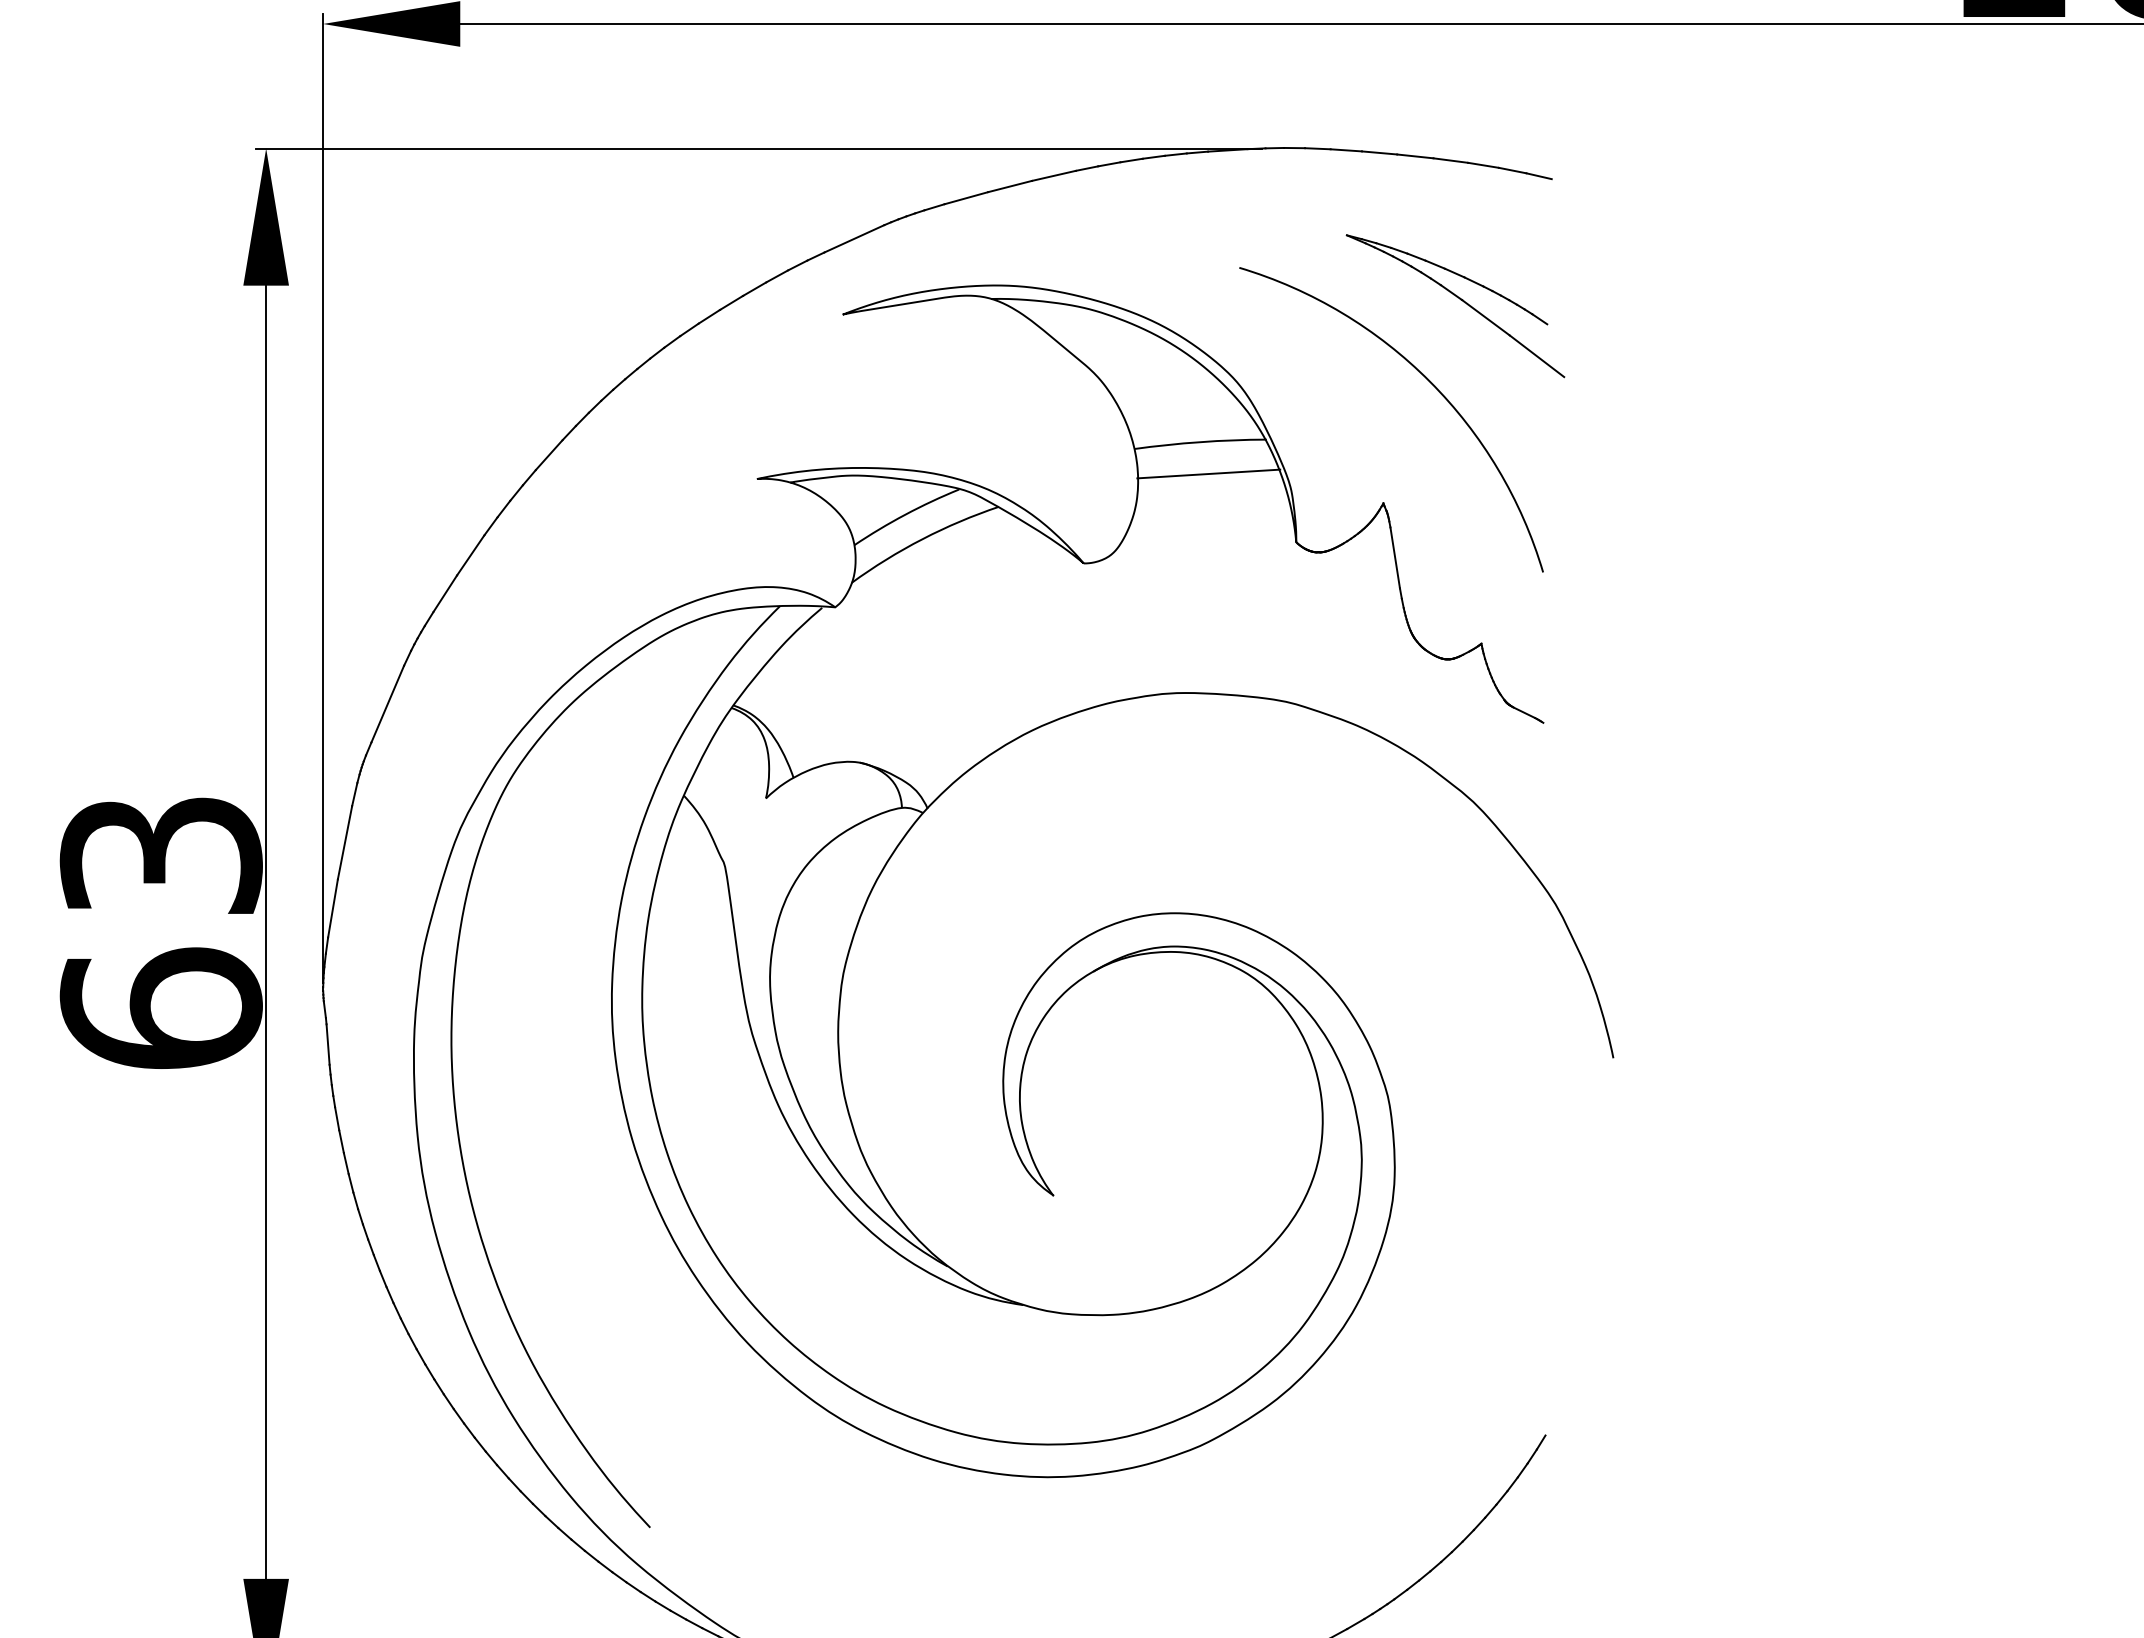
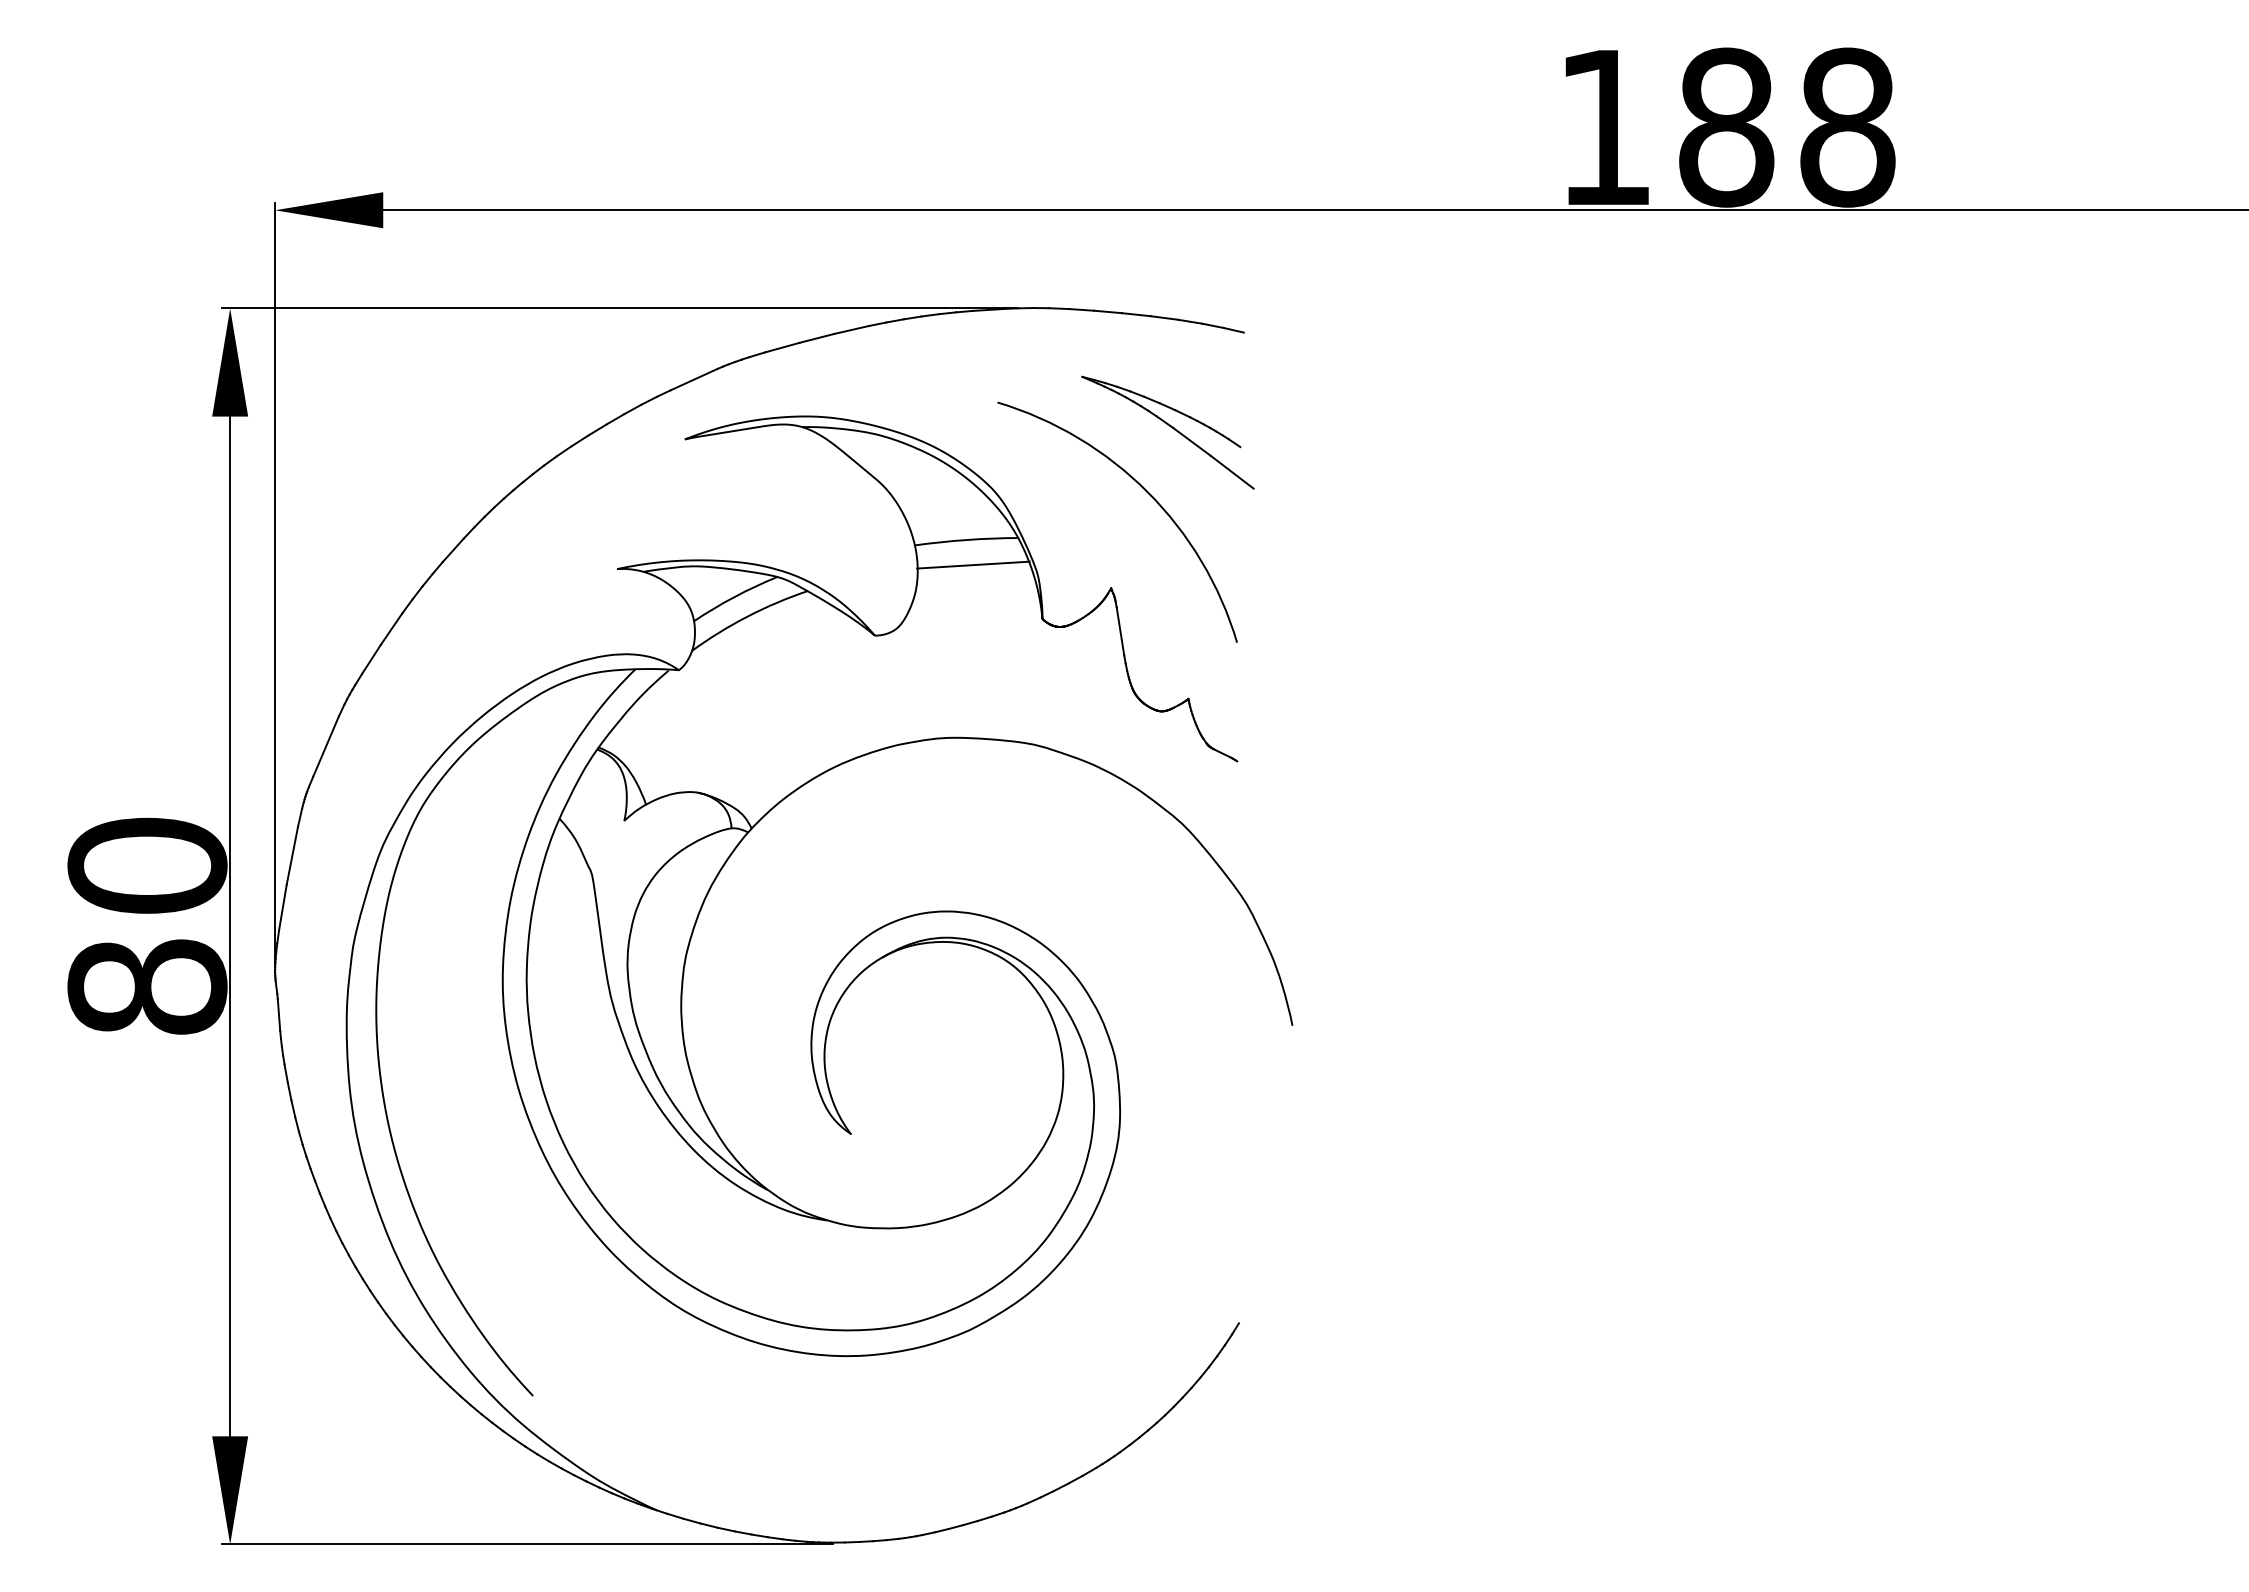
text: (161, 931) -> (147, 925), 63 -> 80

